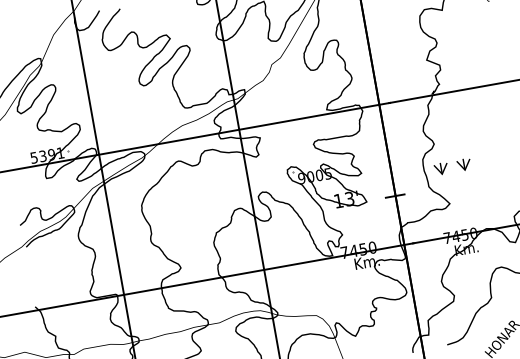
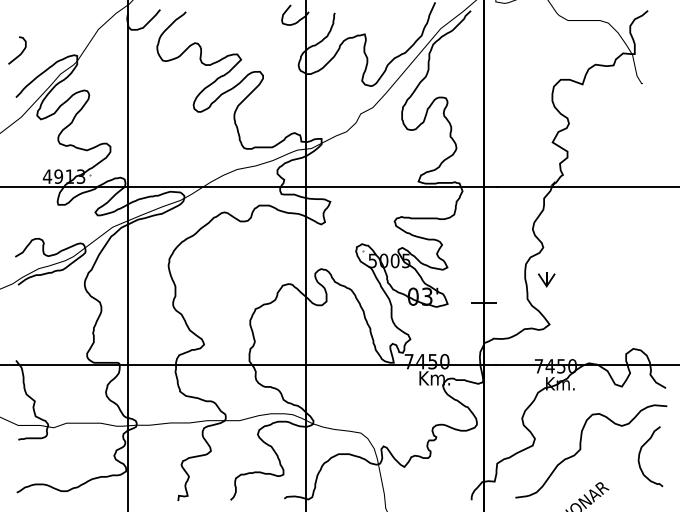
text: (46, 155) -> (63, 176), 5391 -> 4913
part: (463, 164) -> (575, 279), removed
text: (301, 178) -> (372, 260), 9005 -> 5005
text: (338, 200) -> (412, 296), 13' -> 03'

